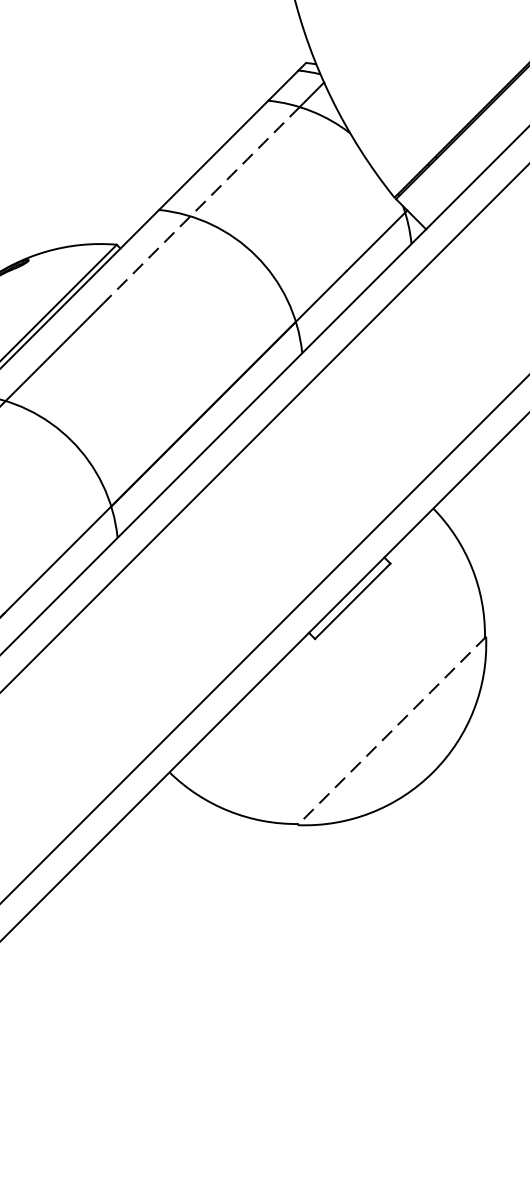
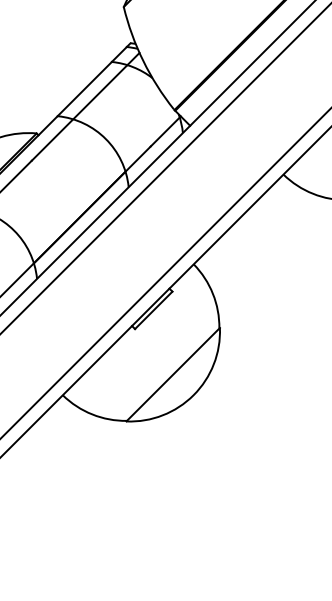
line: (203, 202) -> (79, 112), dashed -> solid
line: (390, 732) -> (172, 375), dashed -> solid

